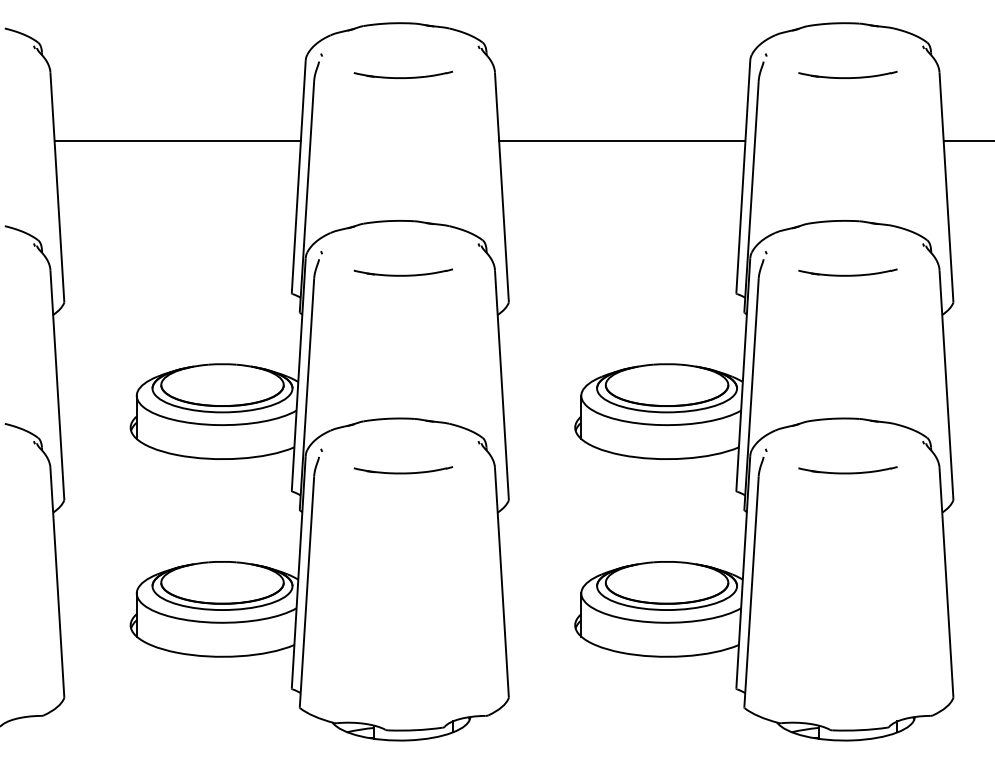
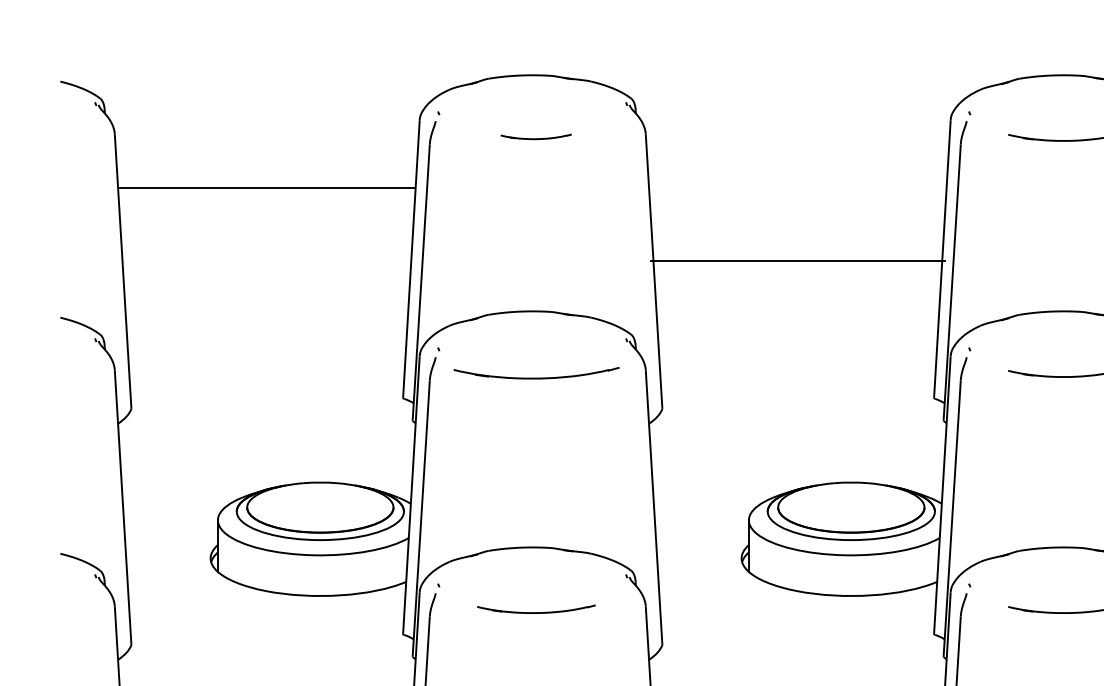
part: (402, 74) -> (535, 136), size x0.6
line: (177, 140) -> (266, 187), moved
line: (622, 140) -> (798, 260), moved
part: (402, 272) -> (535, 373), size x1.4

